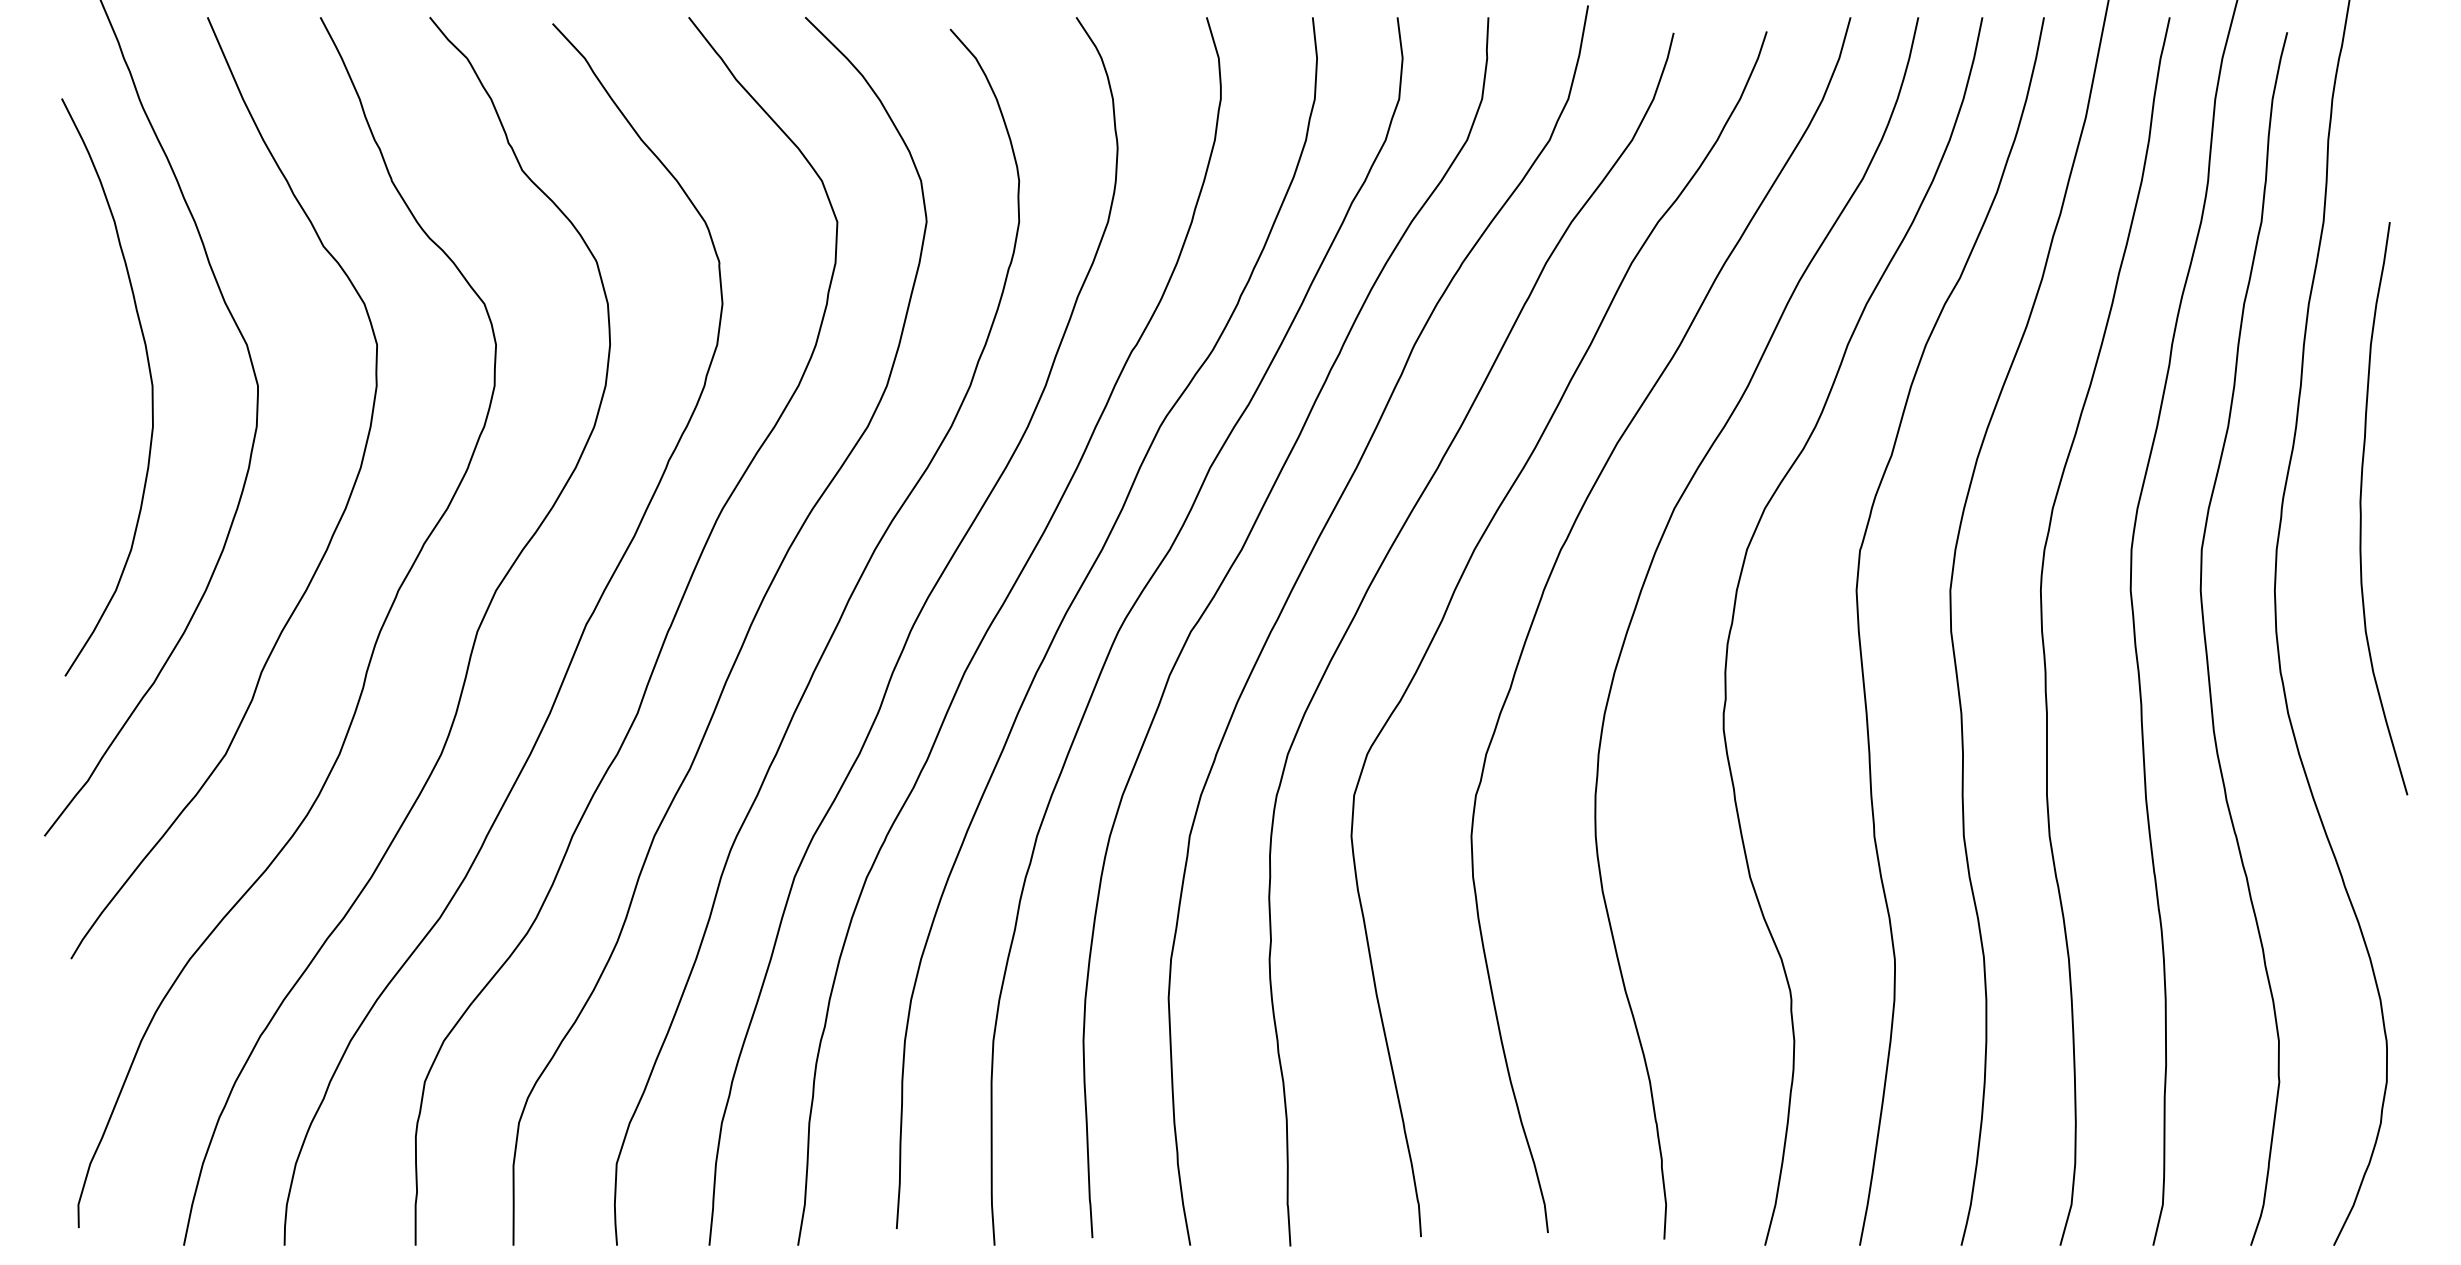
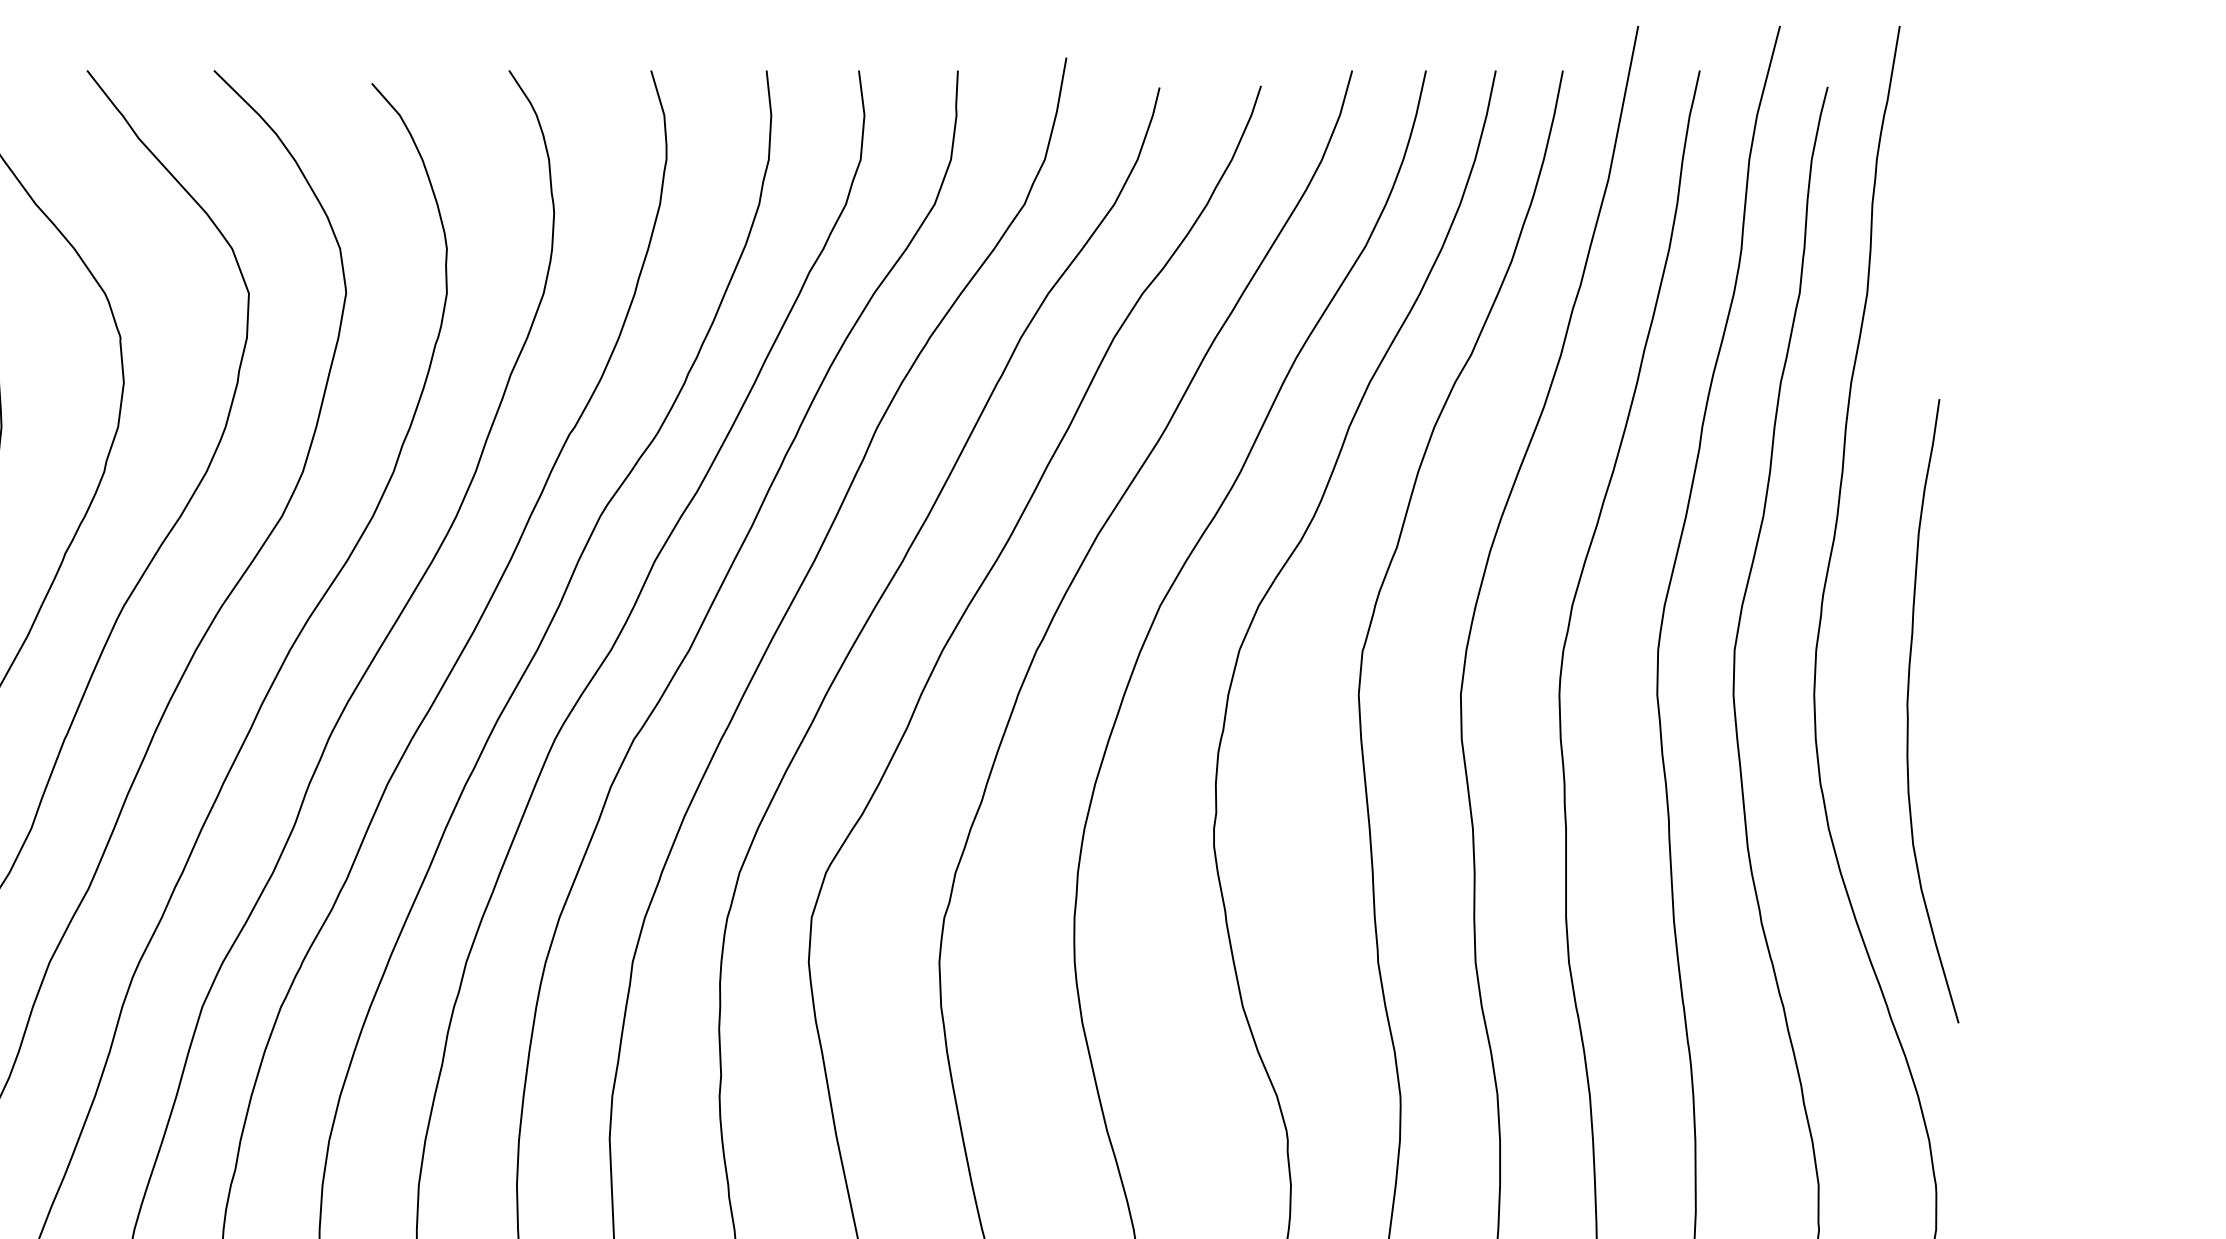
curve: (2361, 508) -> (1908, 711), moved

